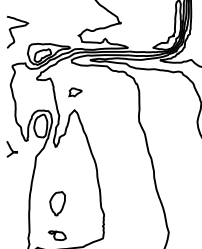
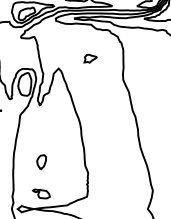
part: (75, 92) -> (90, 58), moved
part: (57, 203) -> (41, 161), size x0.6

